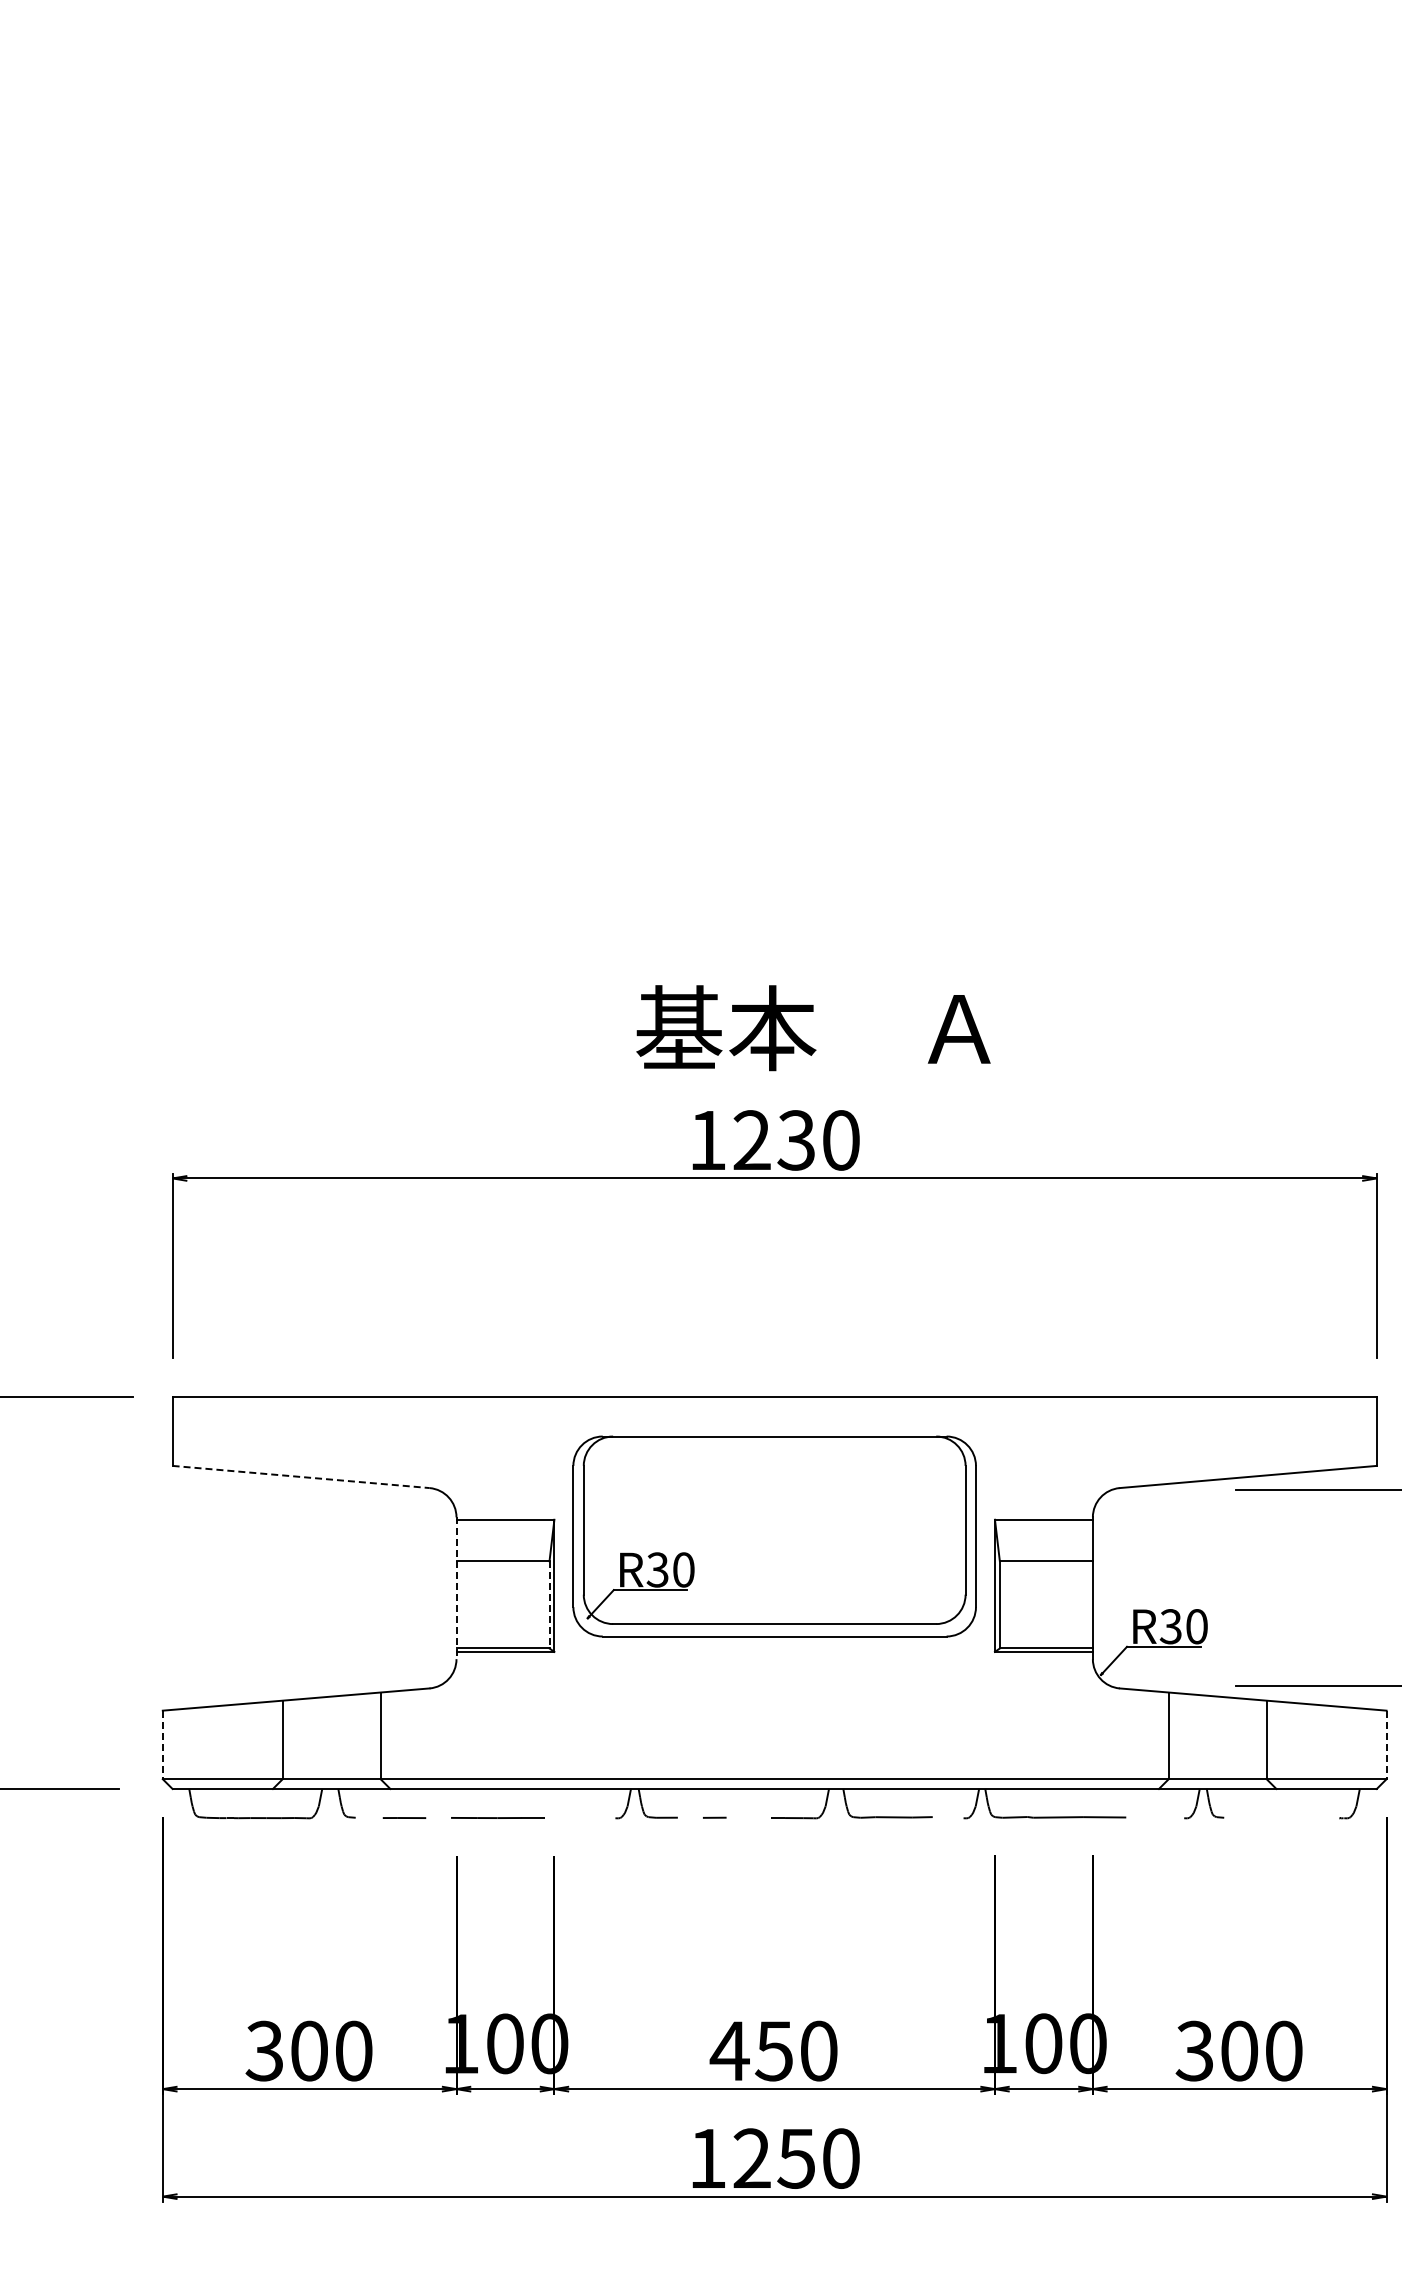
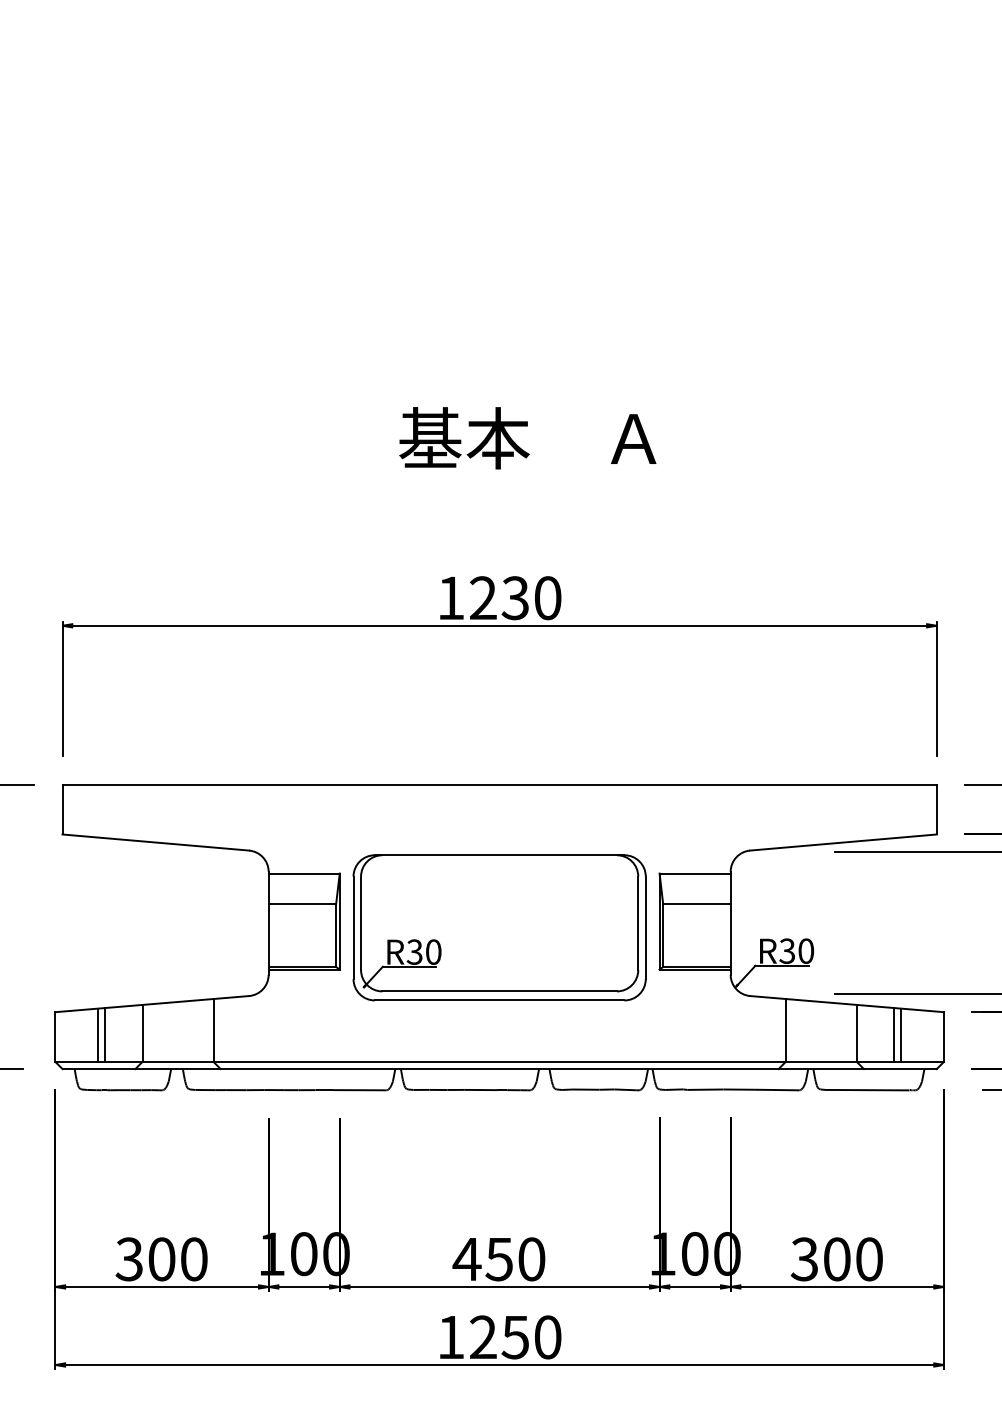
text: (813, 1028) -> (527, 438), moved
line: (301, 1477) -> (156, 842), dashed -> solid
part: (774, 1536) -> (499, 927), moved
line: (456, 1588) -> (268, 923), dashed -> solid
line: (549, 1604) -> (336, 935), dashed -> solid
line: (231, 1741) -> (105, 1034), added
line: (1318, 1741) -> (894, 1034), added
line: (221, 1742) -> (98, 1035), added
line: (1327, 1742) -> (901, 1035), added
line: (162, 1745) -> (55, 1037), dashed -> solid
line: (1386, 1745) -> (943, 1037), dashed -> solid
line: (368, 1817) -> (204, 1089), added
line: (438, 1817) -> (255, 1089), added
line: (689, 1817) -> (437, 1089), added
line: (748, 1817) -> (480, 1089), added
line: (947, 1817) -> (625, 1089), added
line: (1155, 1817) -> (776, 1089), added
line: (1281, 1817) -> (867, 1089), added
line: (580, 1818) -> (358, 1090), added

